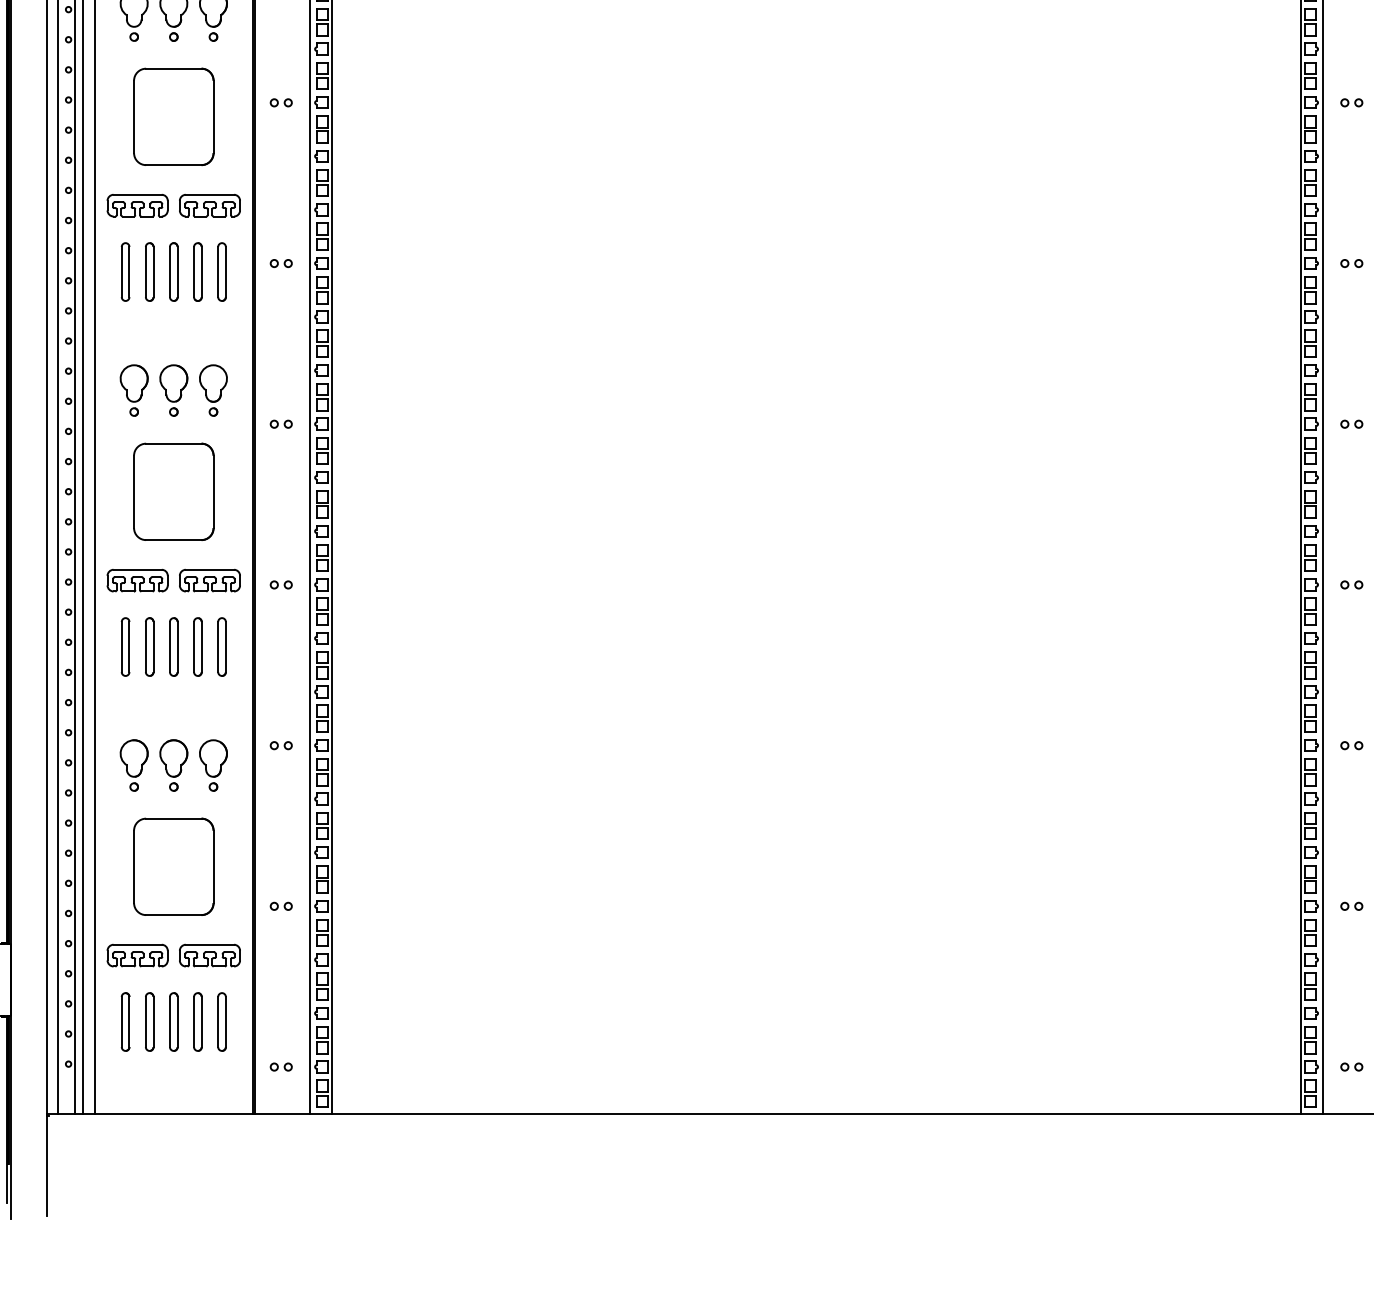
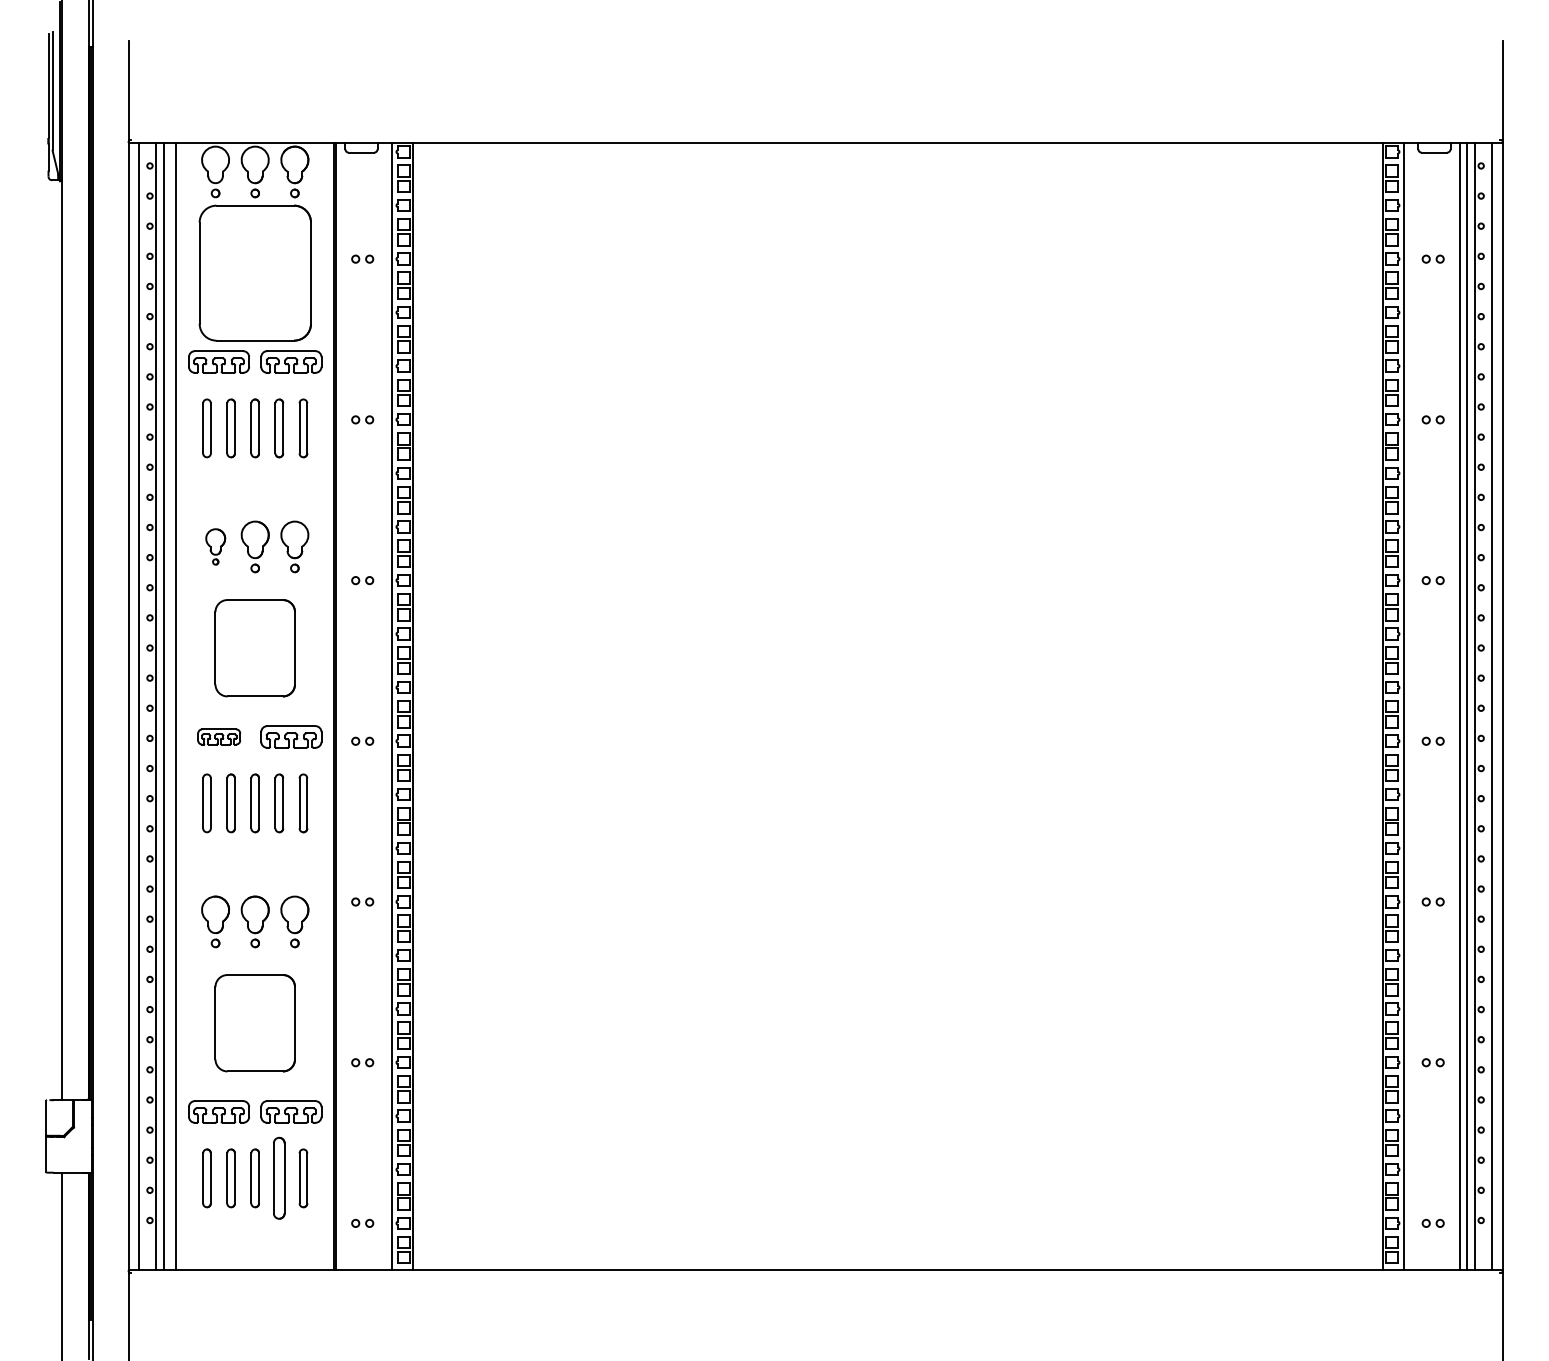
part: (173, 117) -> (254, 273), size x1.4
part: (134, 390) -> (215, 546), size x0.7
part: (138, 580) -> (219, 736), size x0.7
part: (198, 1022) -> (279, 1178), size x1.4

